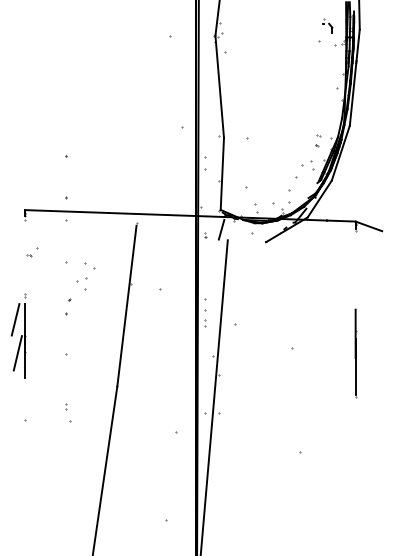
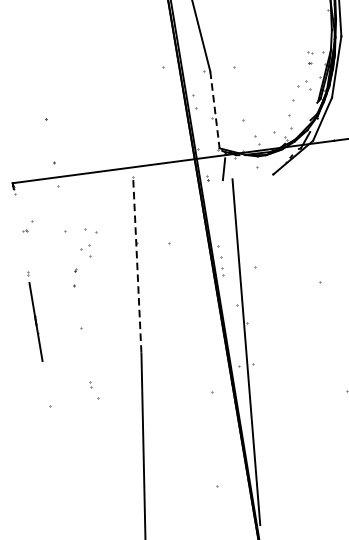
line: (222, 174) -> (215, 110), solid -> dashed
line: (126, 306) -> (136, 267), solid -> dashed
line: (15, 319) -> (21, 300), removed
line: (17, 353) -> (29, 336), removed

